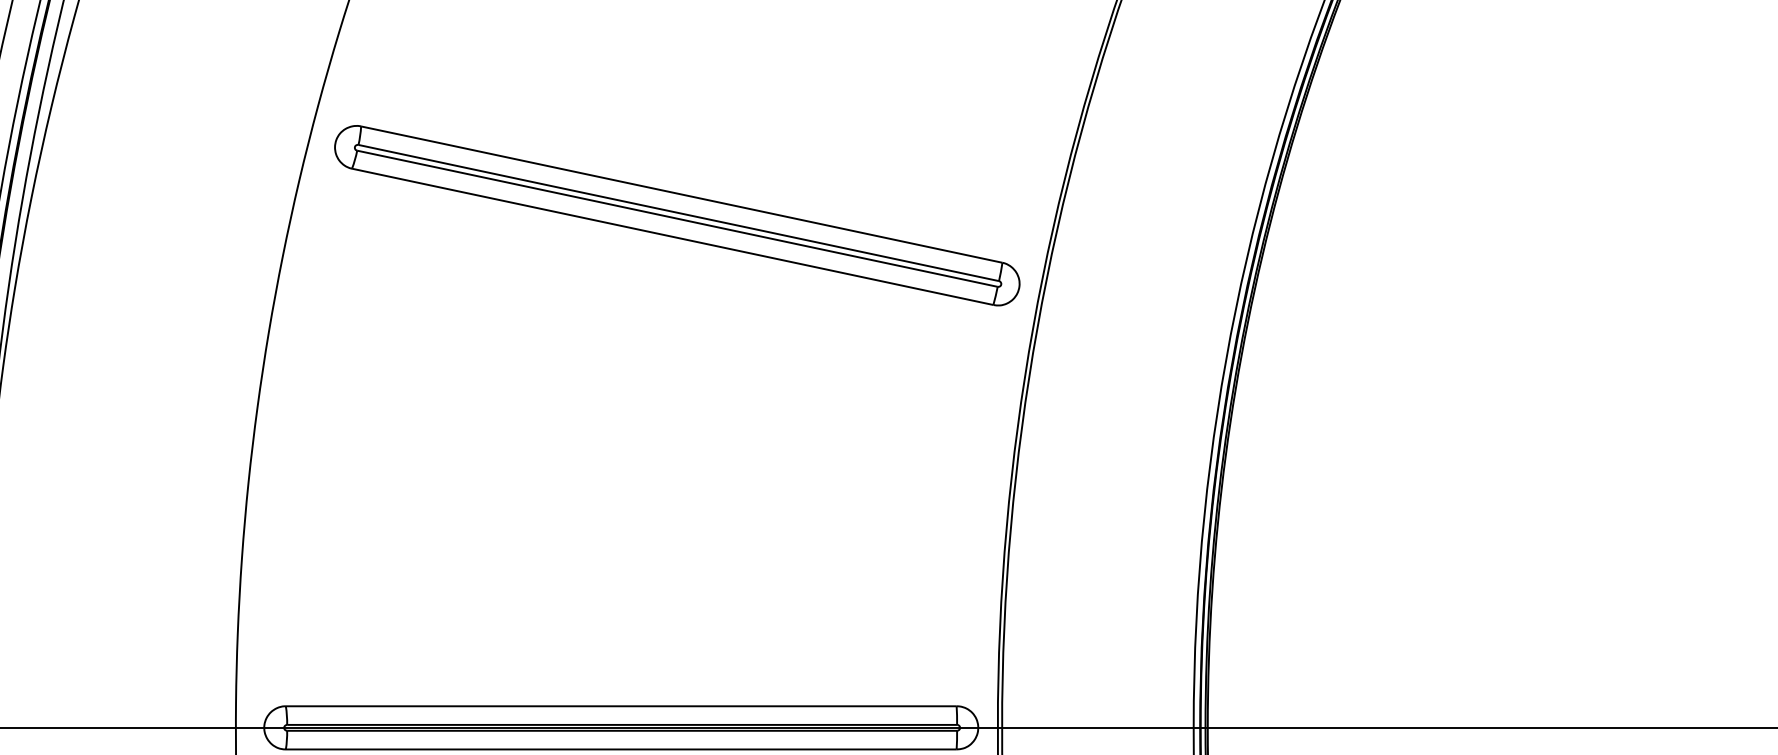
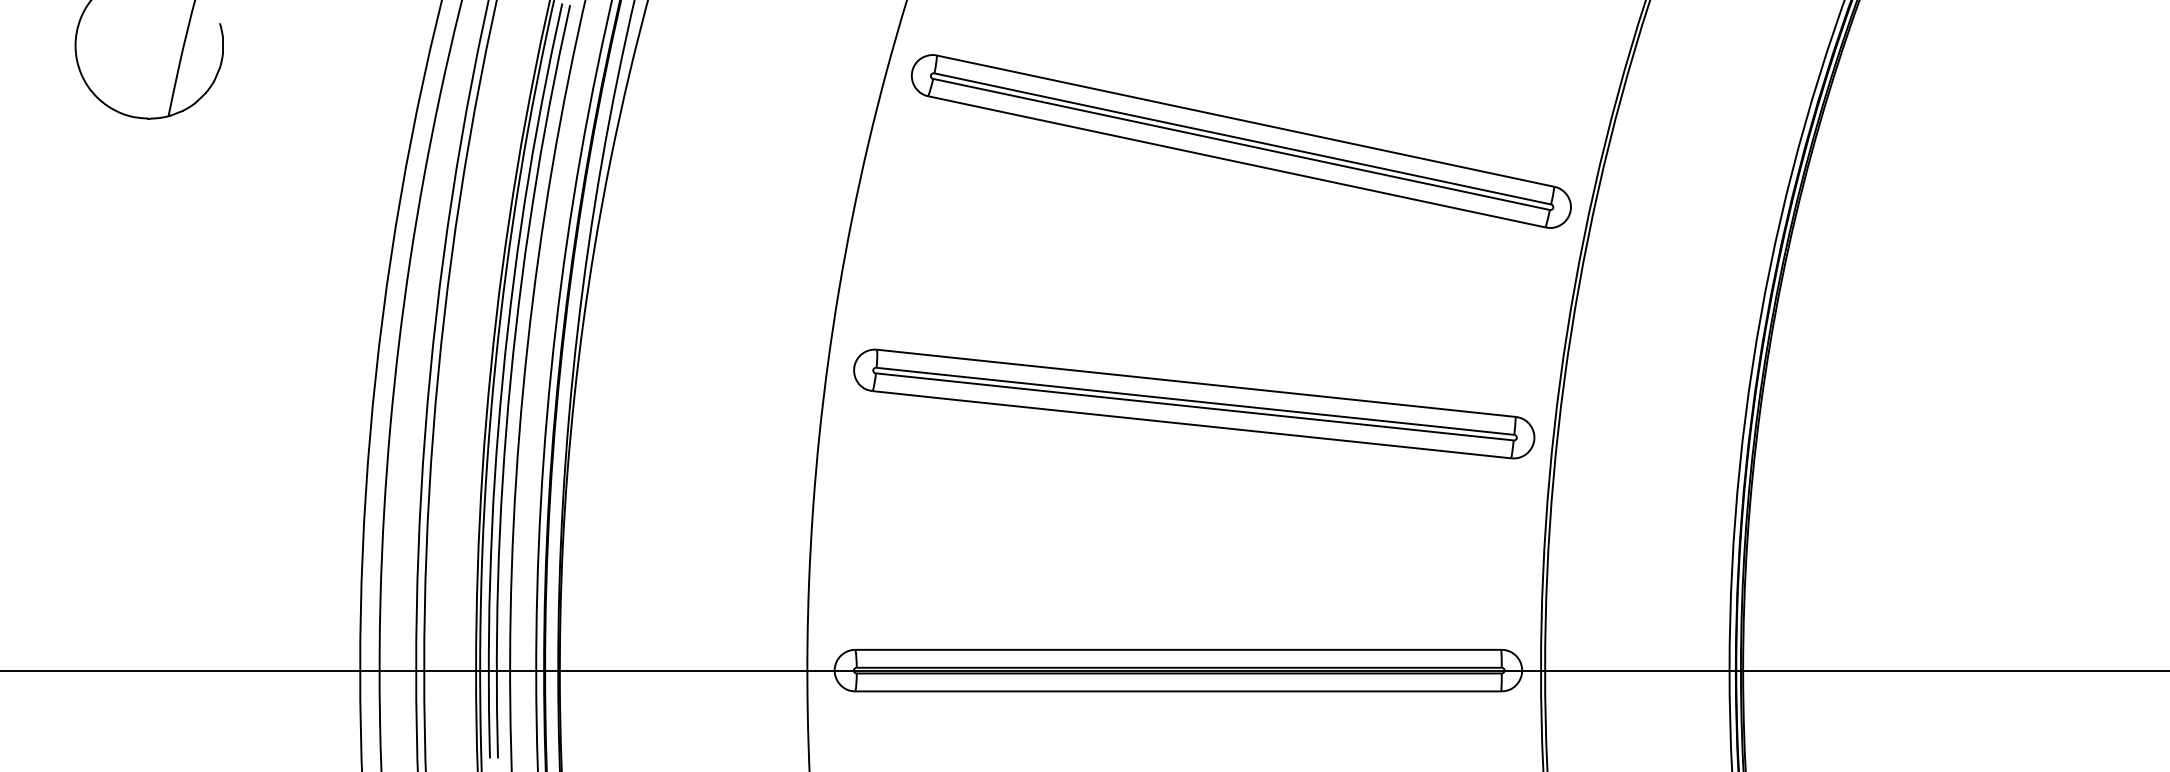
part: (677, 215) -> (1241, 141), moved
part: (637, 450) -> (1194, 403), added

